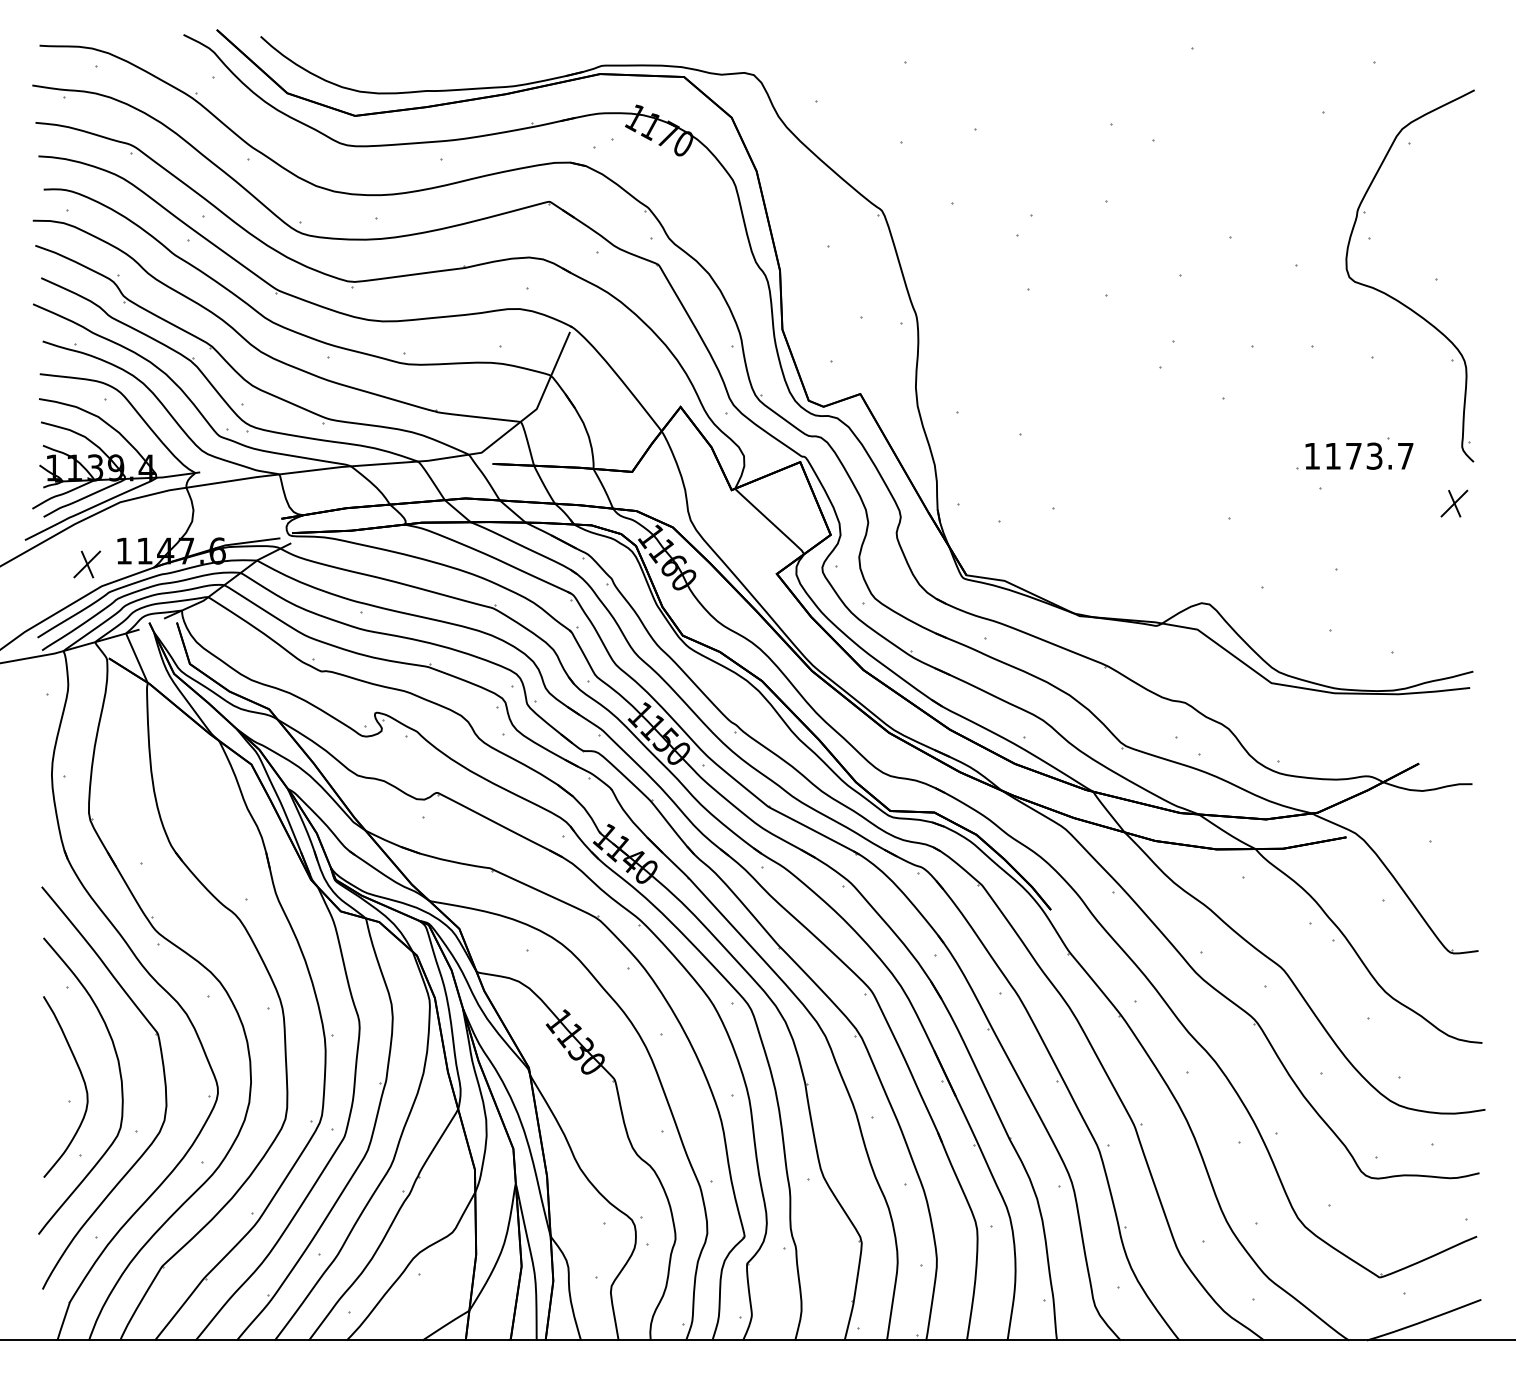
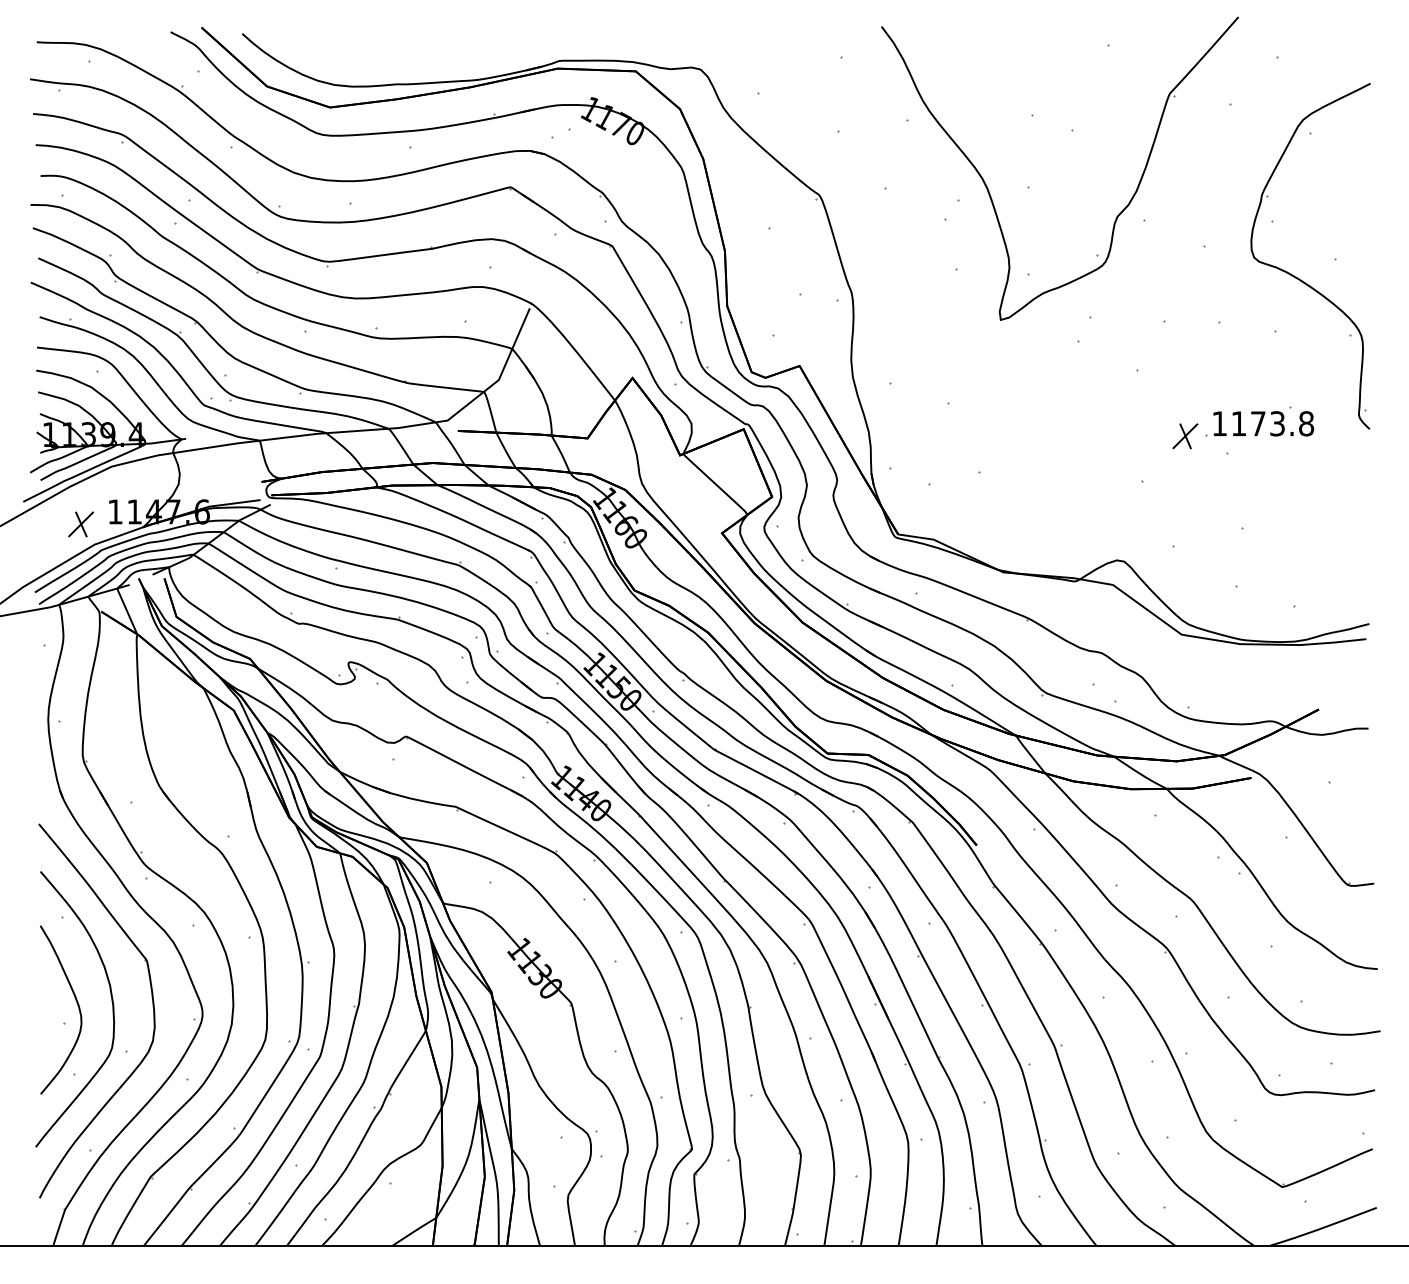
part: (1201, 232) -> (1116, 215), added
text: (1405, 455) -> (1306, 423), 1173.7 -> 1173.8
part: (1454, 503) -> (1185, 436), moved

